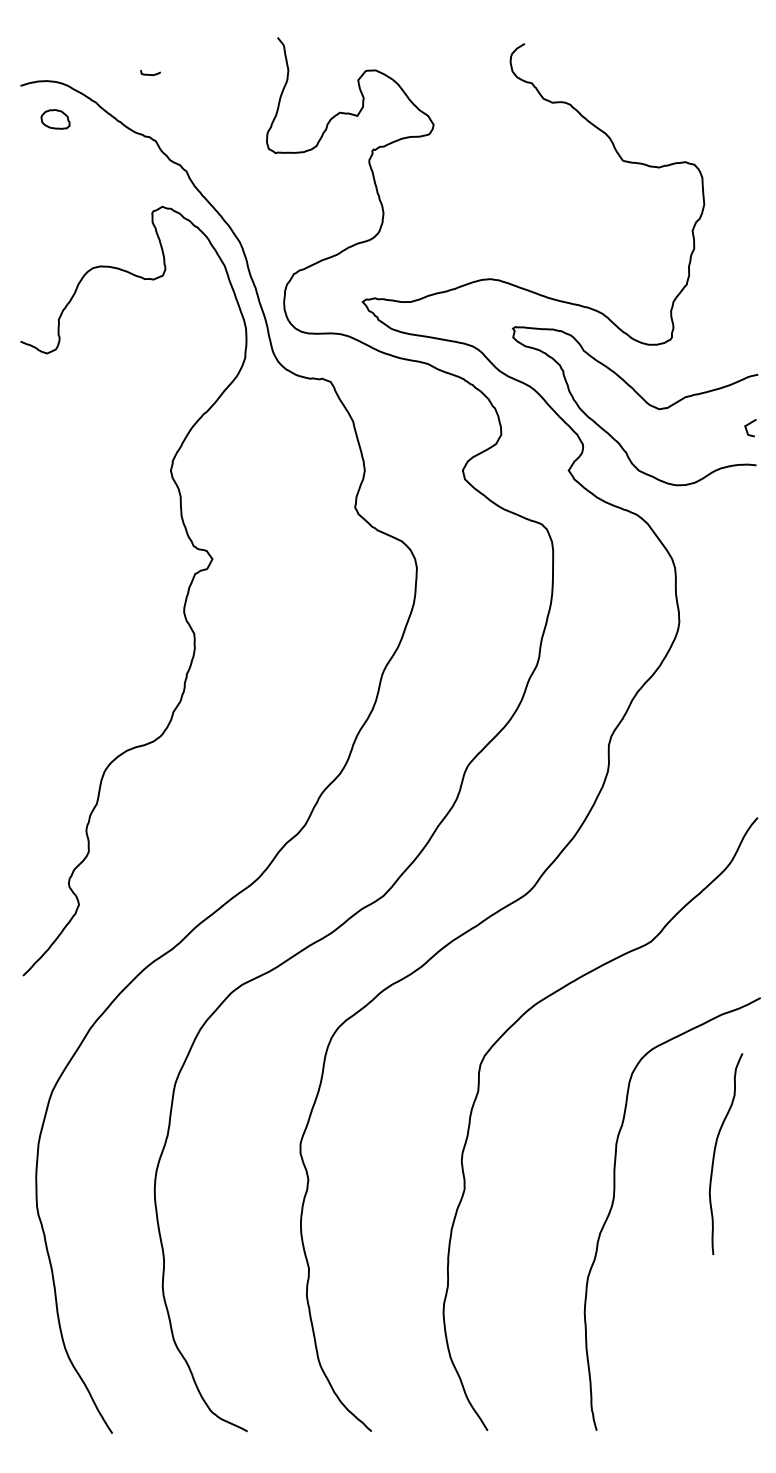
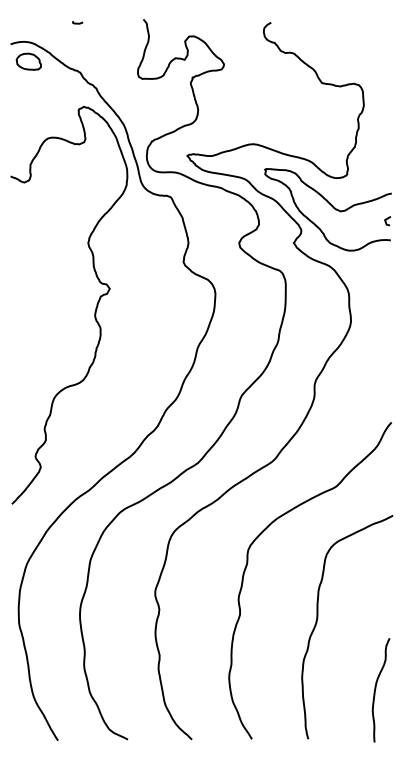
curve: (149, 72) -> (77, 22), moved
part: (55, 119) -> (28, 61), size x1.67
curve: (717, 1150) -> (376, 688), moved

